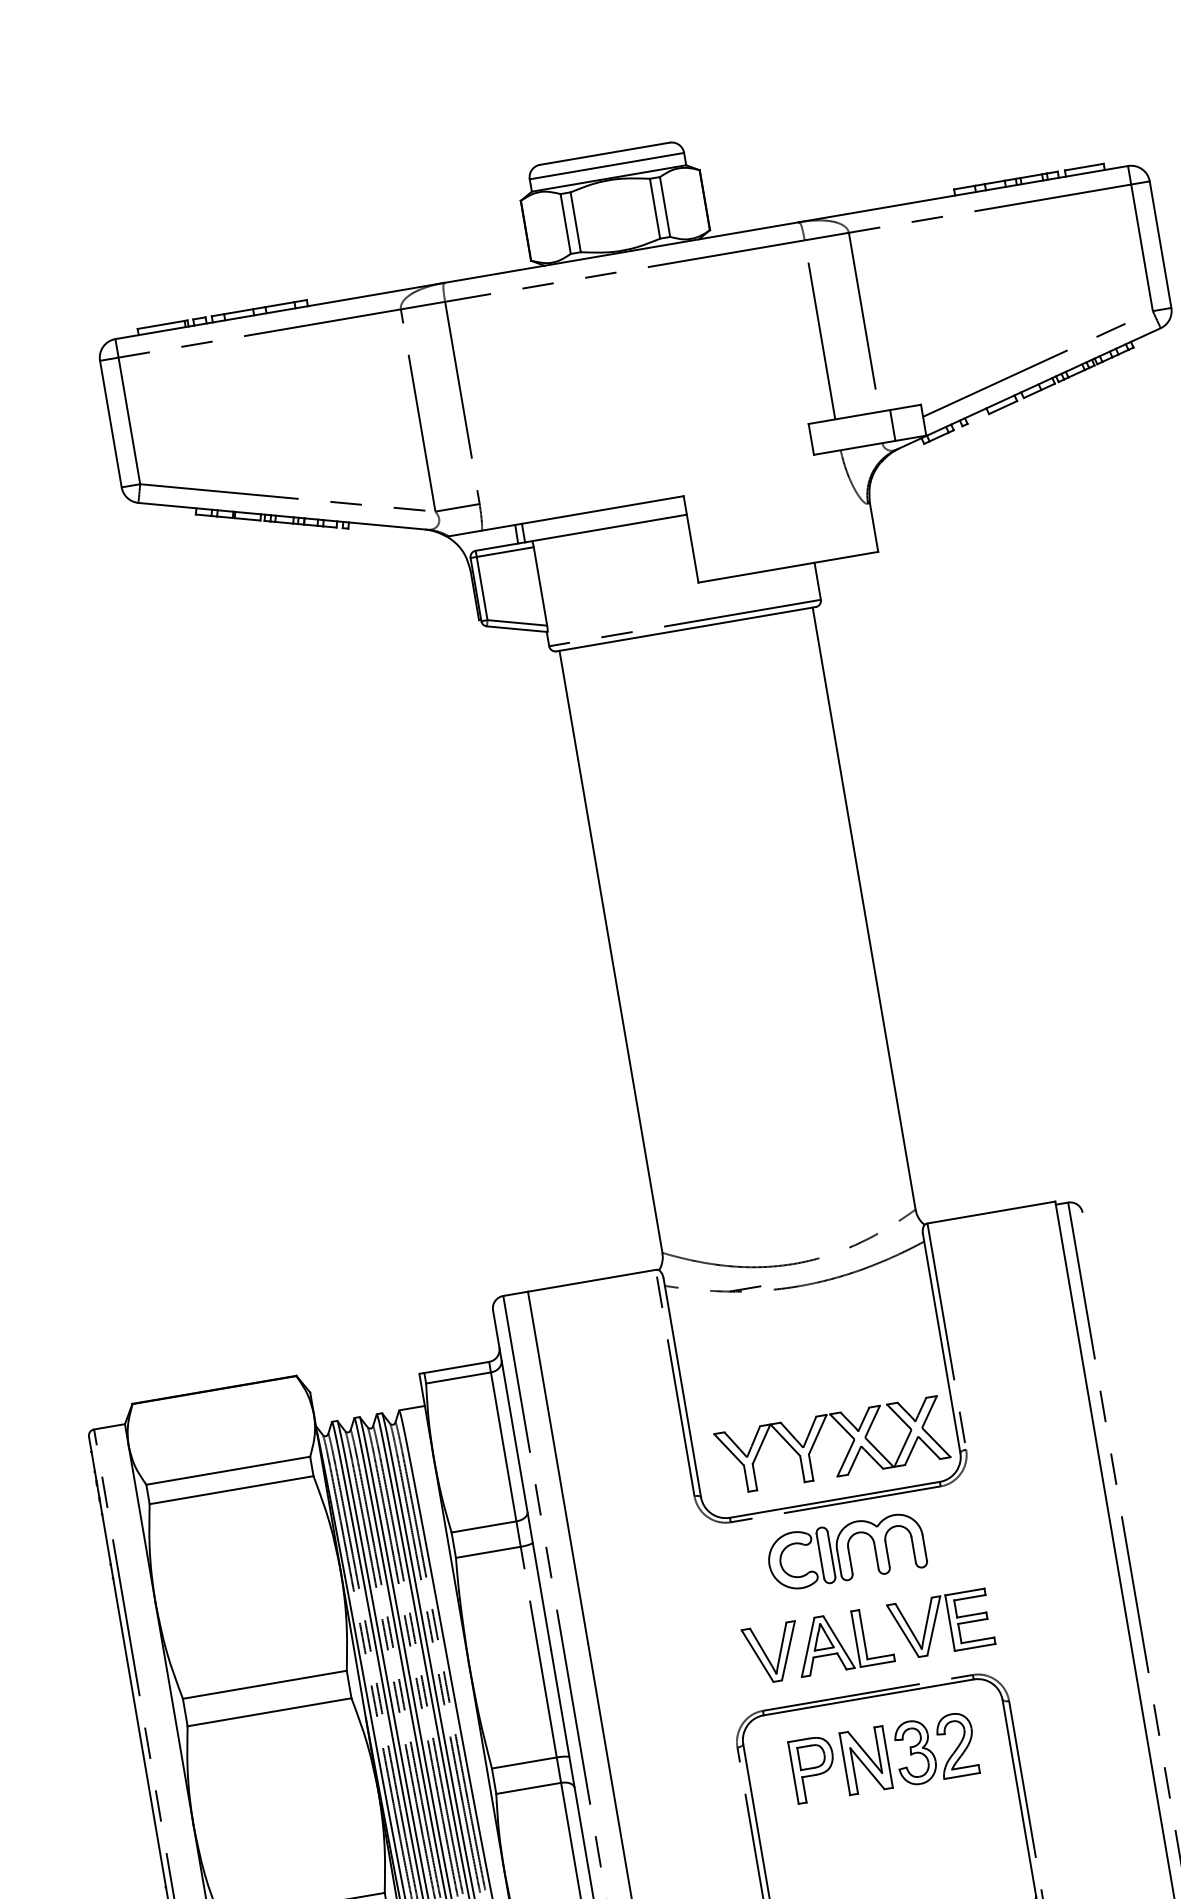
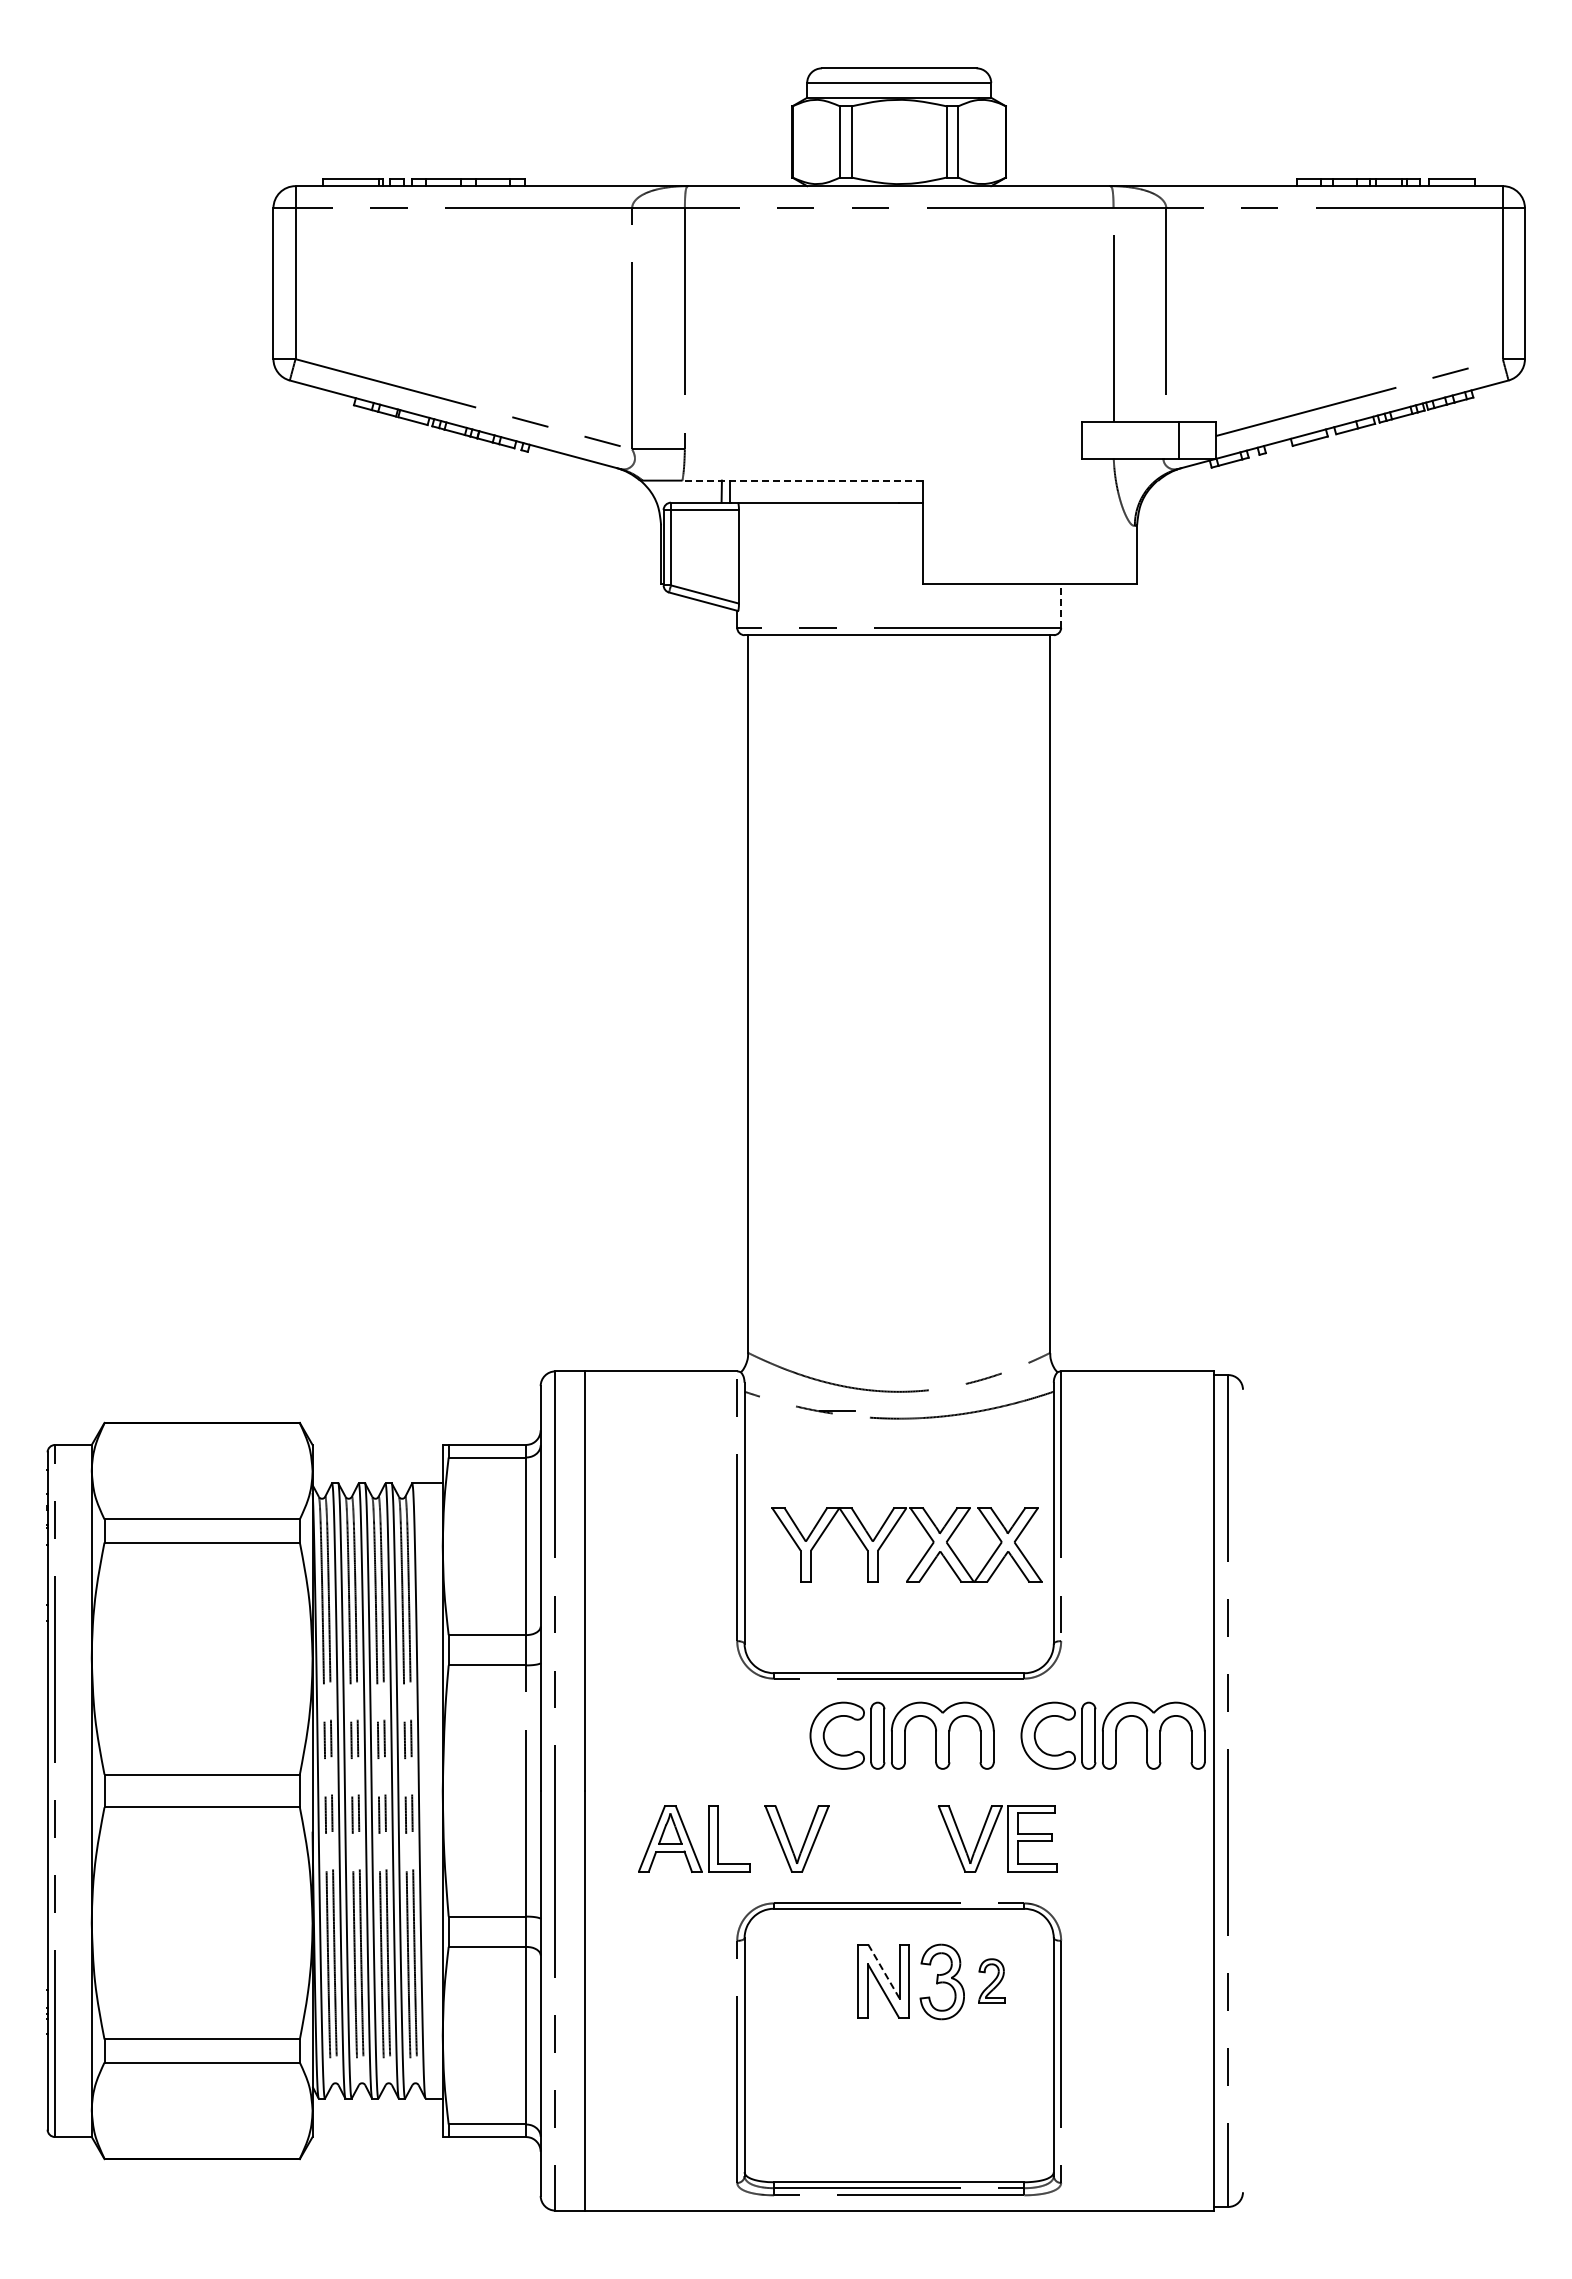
line: (582, 513) -> (802, 480), solid -> dashed
line: (817, 581) -> (1061, 605), solid -> dashed
part: (817, 1437) -> (891, 1532), moved
part: (1022, 1521) -> (1112, 1735), added
part: (843, 1640) -> (694, 1838), moved
part: (956, 1744) -> (991, 1980), size x0.6
line: (865, 1752) -> (884, 1971), solid -> dashed
part: (813, 1768) -> (821, 1980), removed

